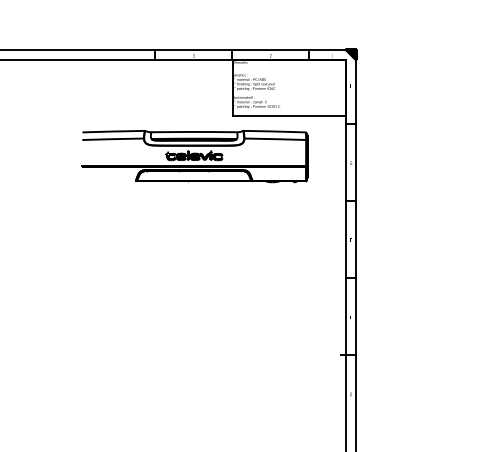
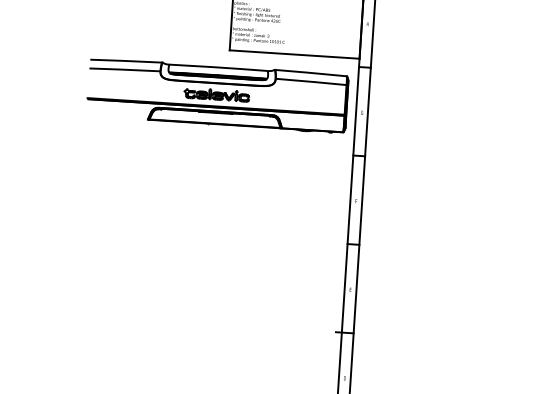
part: (194, 156) -> (217, 95), moved

